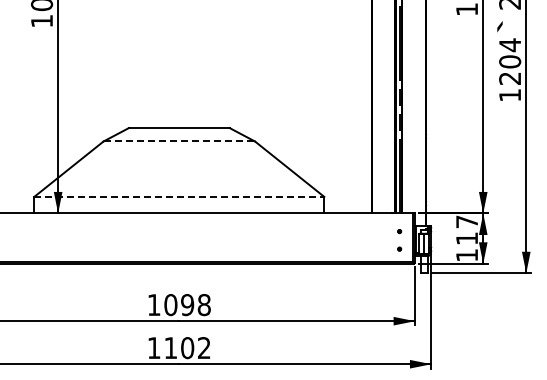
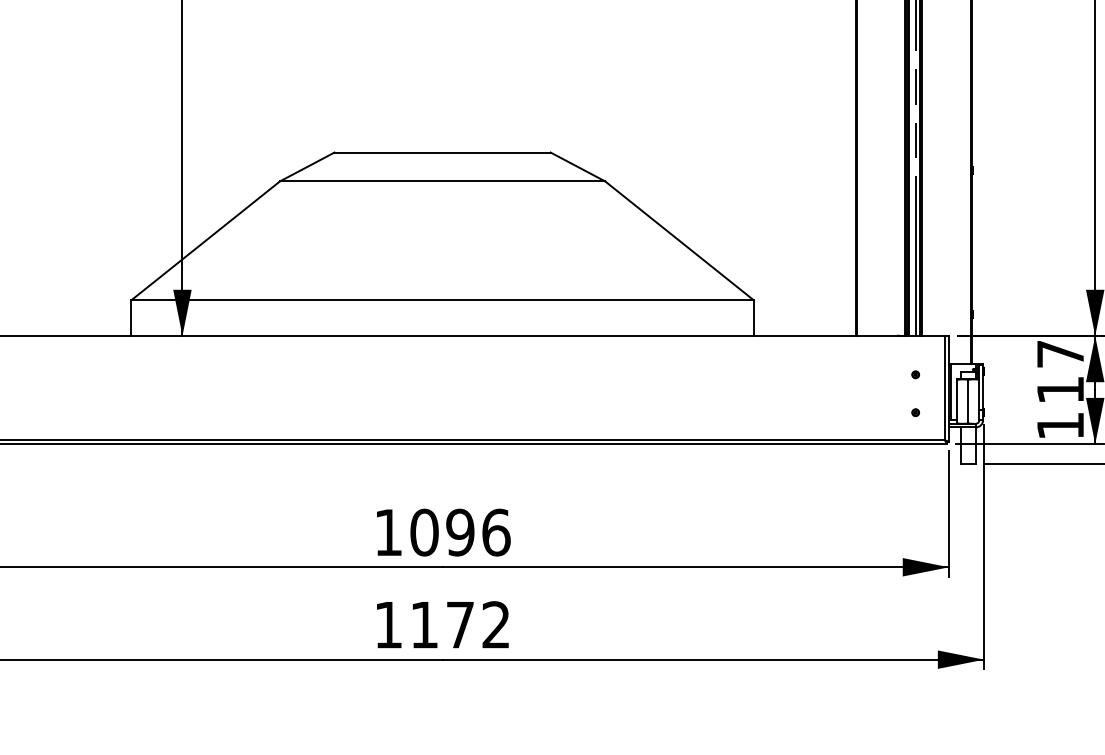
line: (179, 141) -> (443, 181), dashed -> solid
line: (179, 196) -> (443, 299), dashed -> solid
text: (203, 304) -> (494, 531), 1098 -> 1096
text: (187, 348) -> (460, 625), 1102 -> 1172

